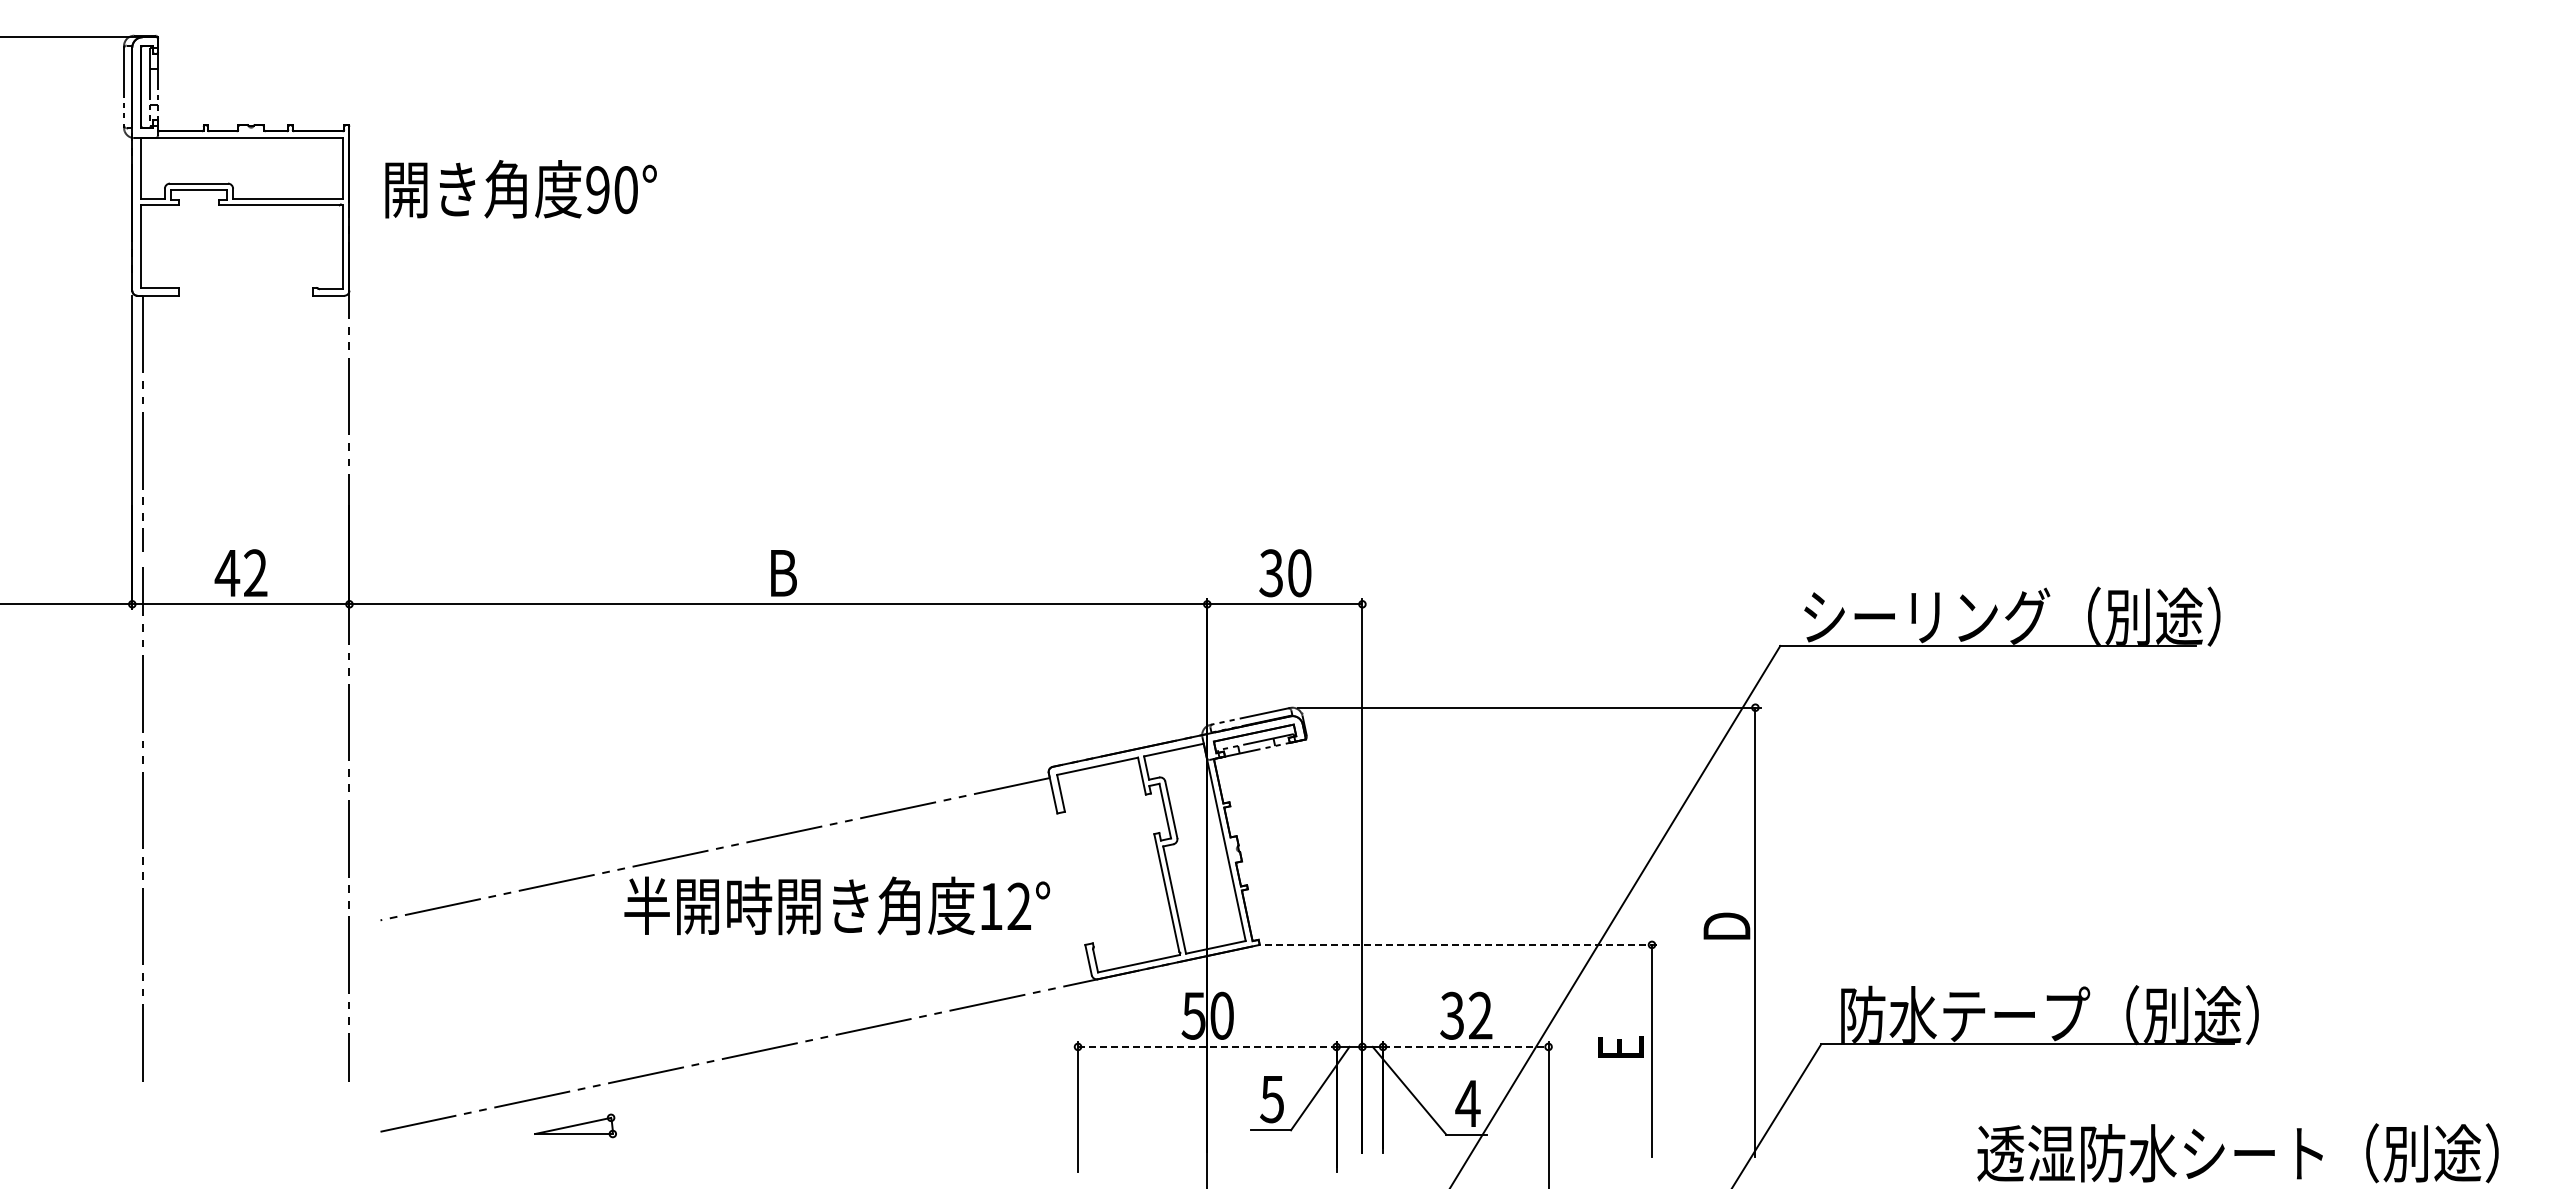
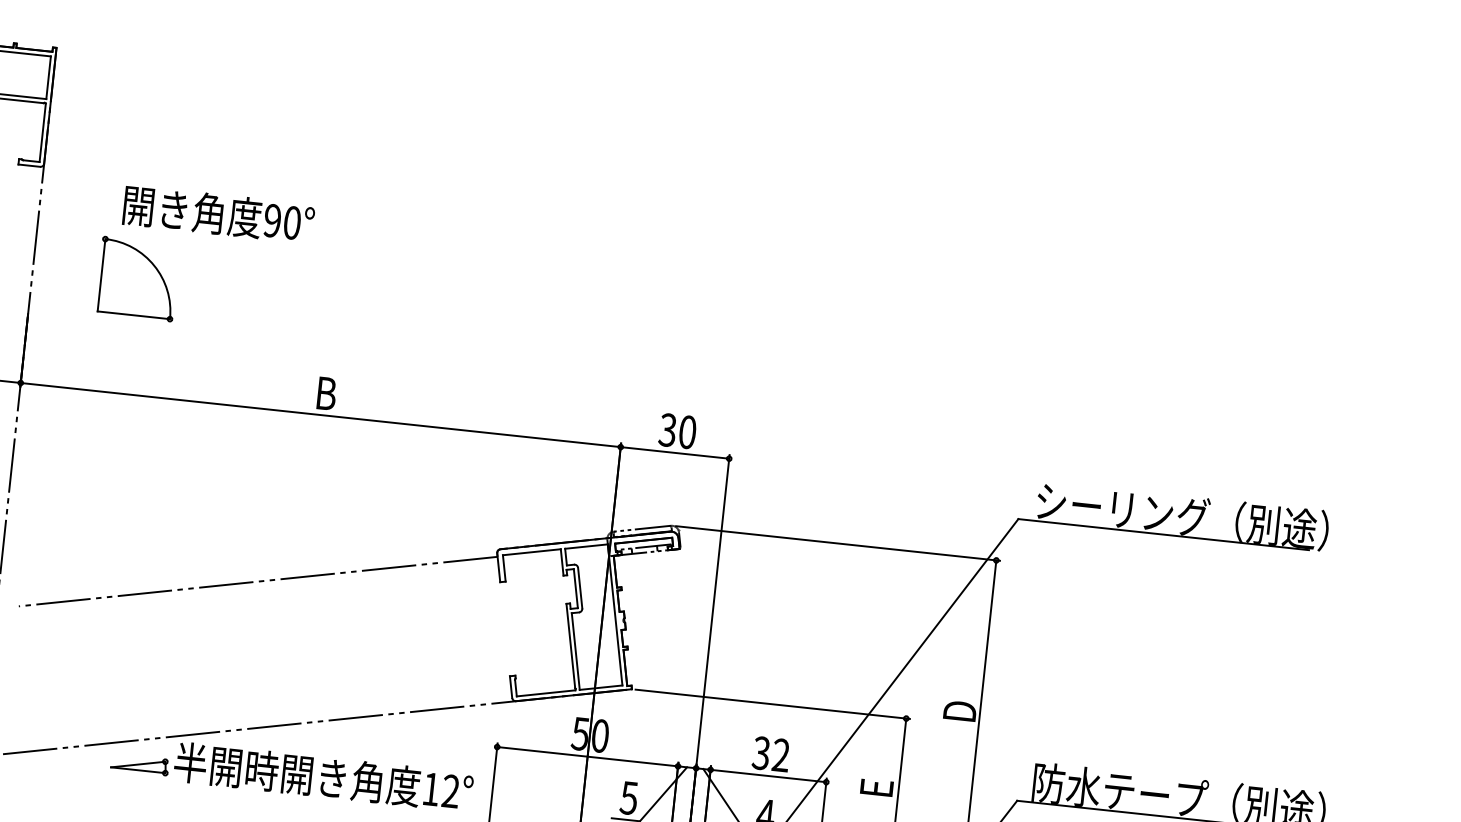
text: (520, 189) -> (218, 214), moved
part: (498, 439) -> (137, 278), added
text: (837, 905) -> (323, 777), moved
line: (1461, 944) -> (773, 704), dashed -> solid
line: (1207, 1046) -> (587, 756), dashed -> solid
line: (1465, 1046) -> (768, 775), dashed -> solid

